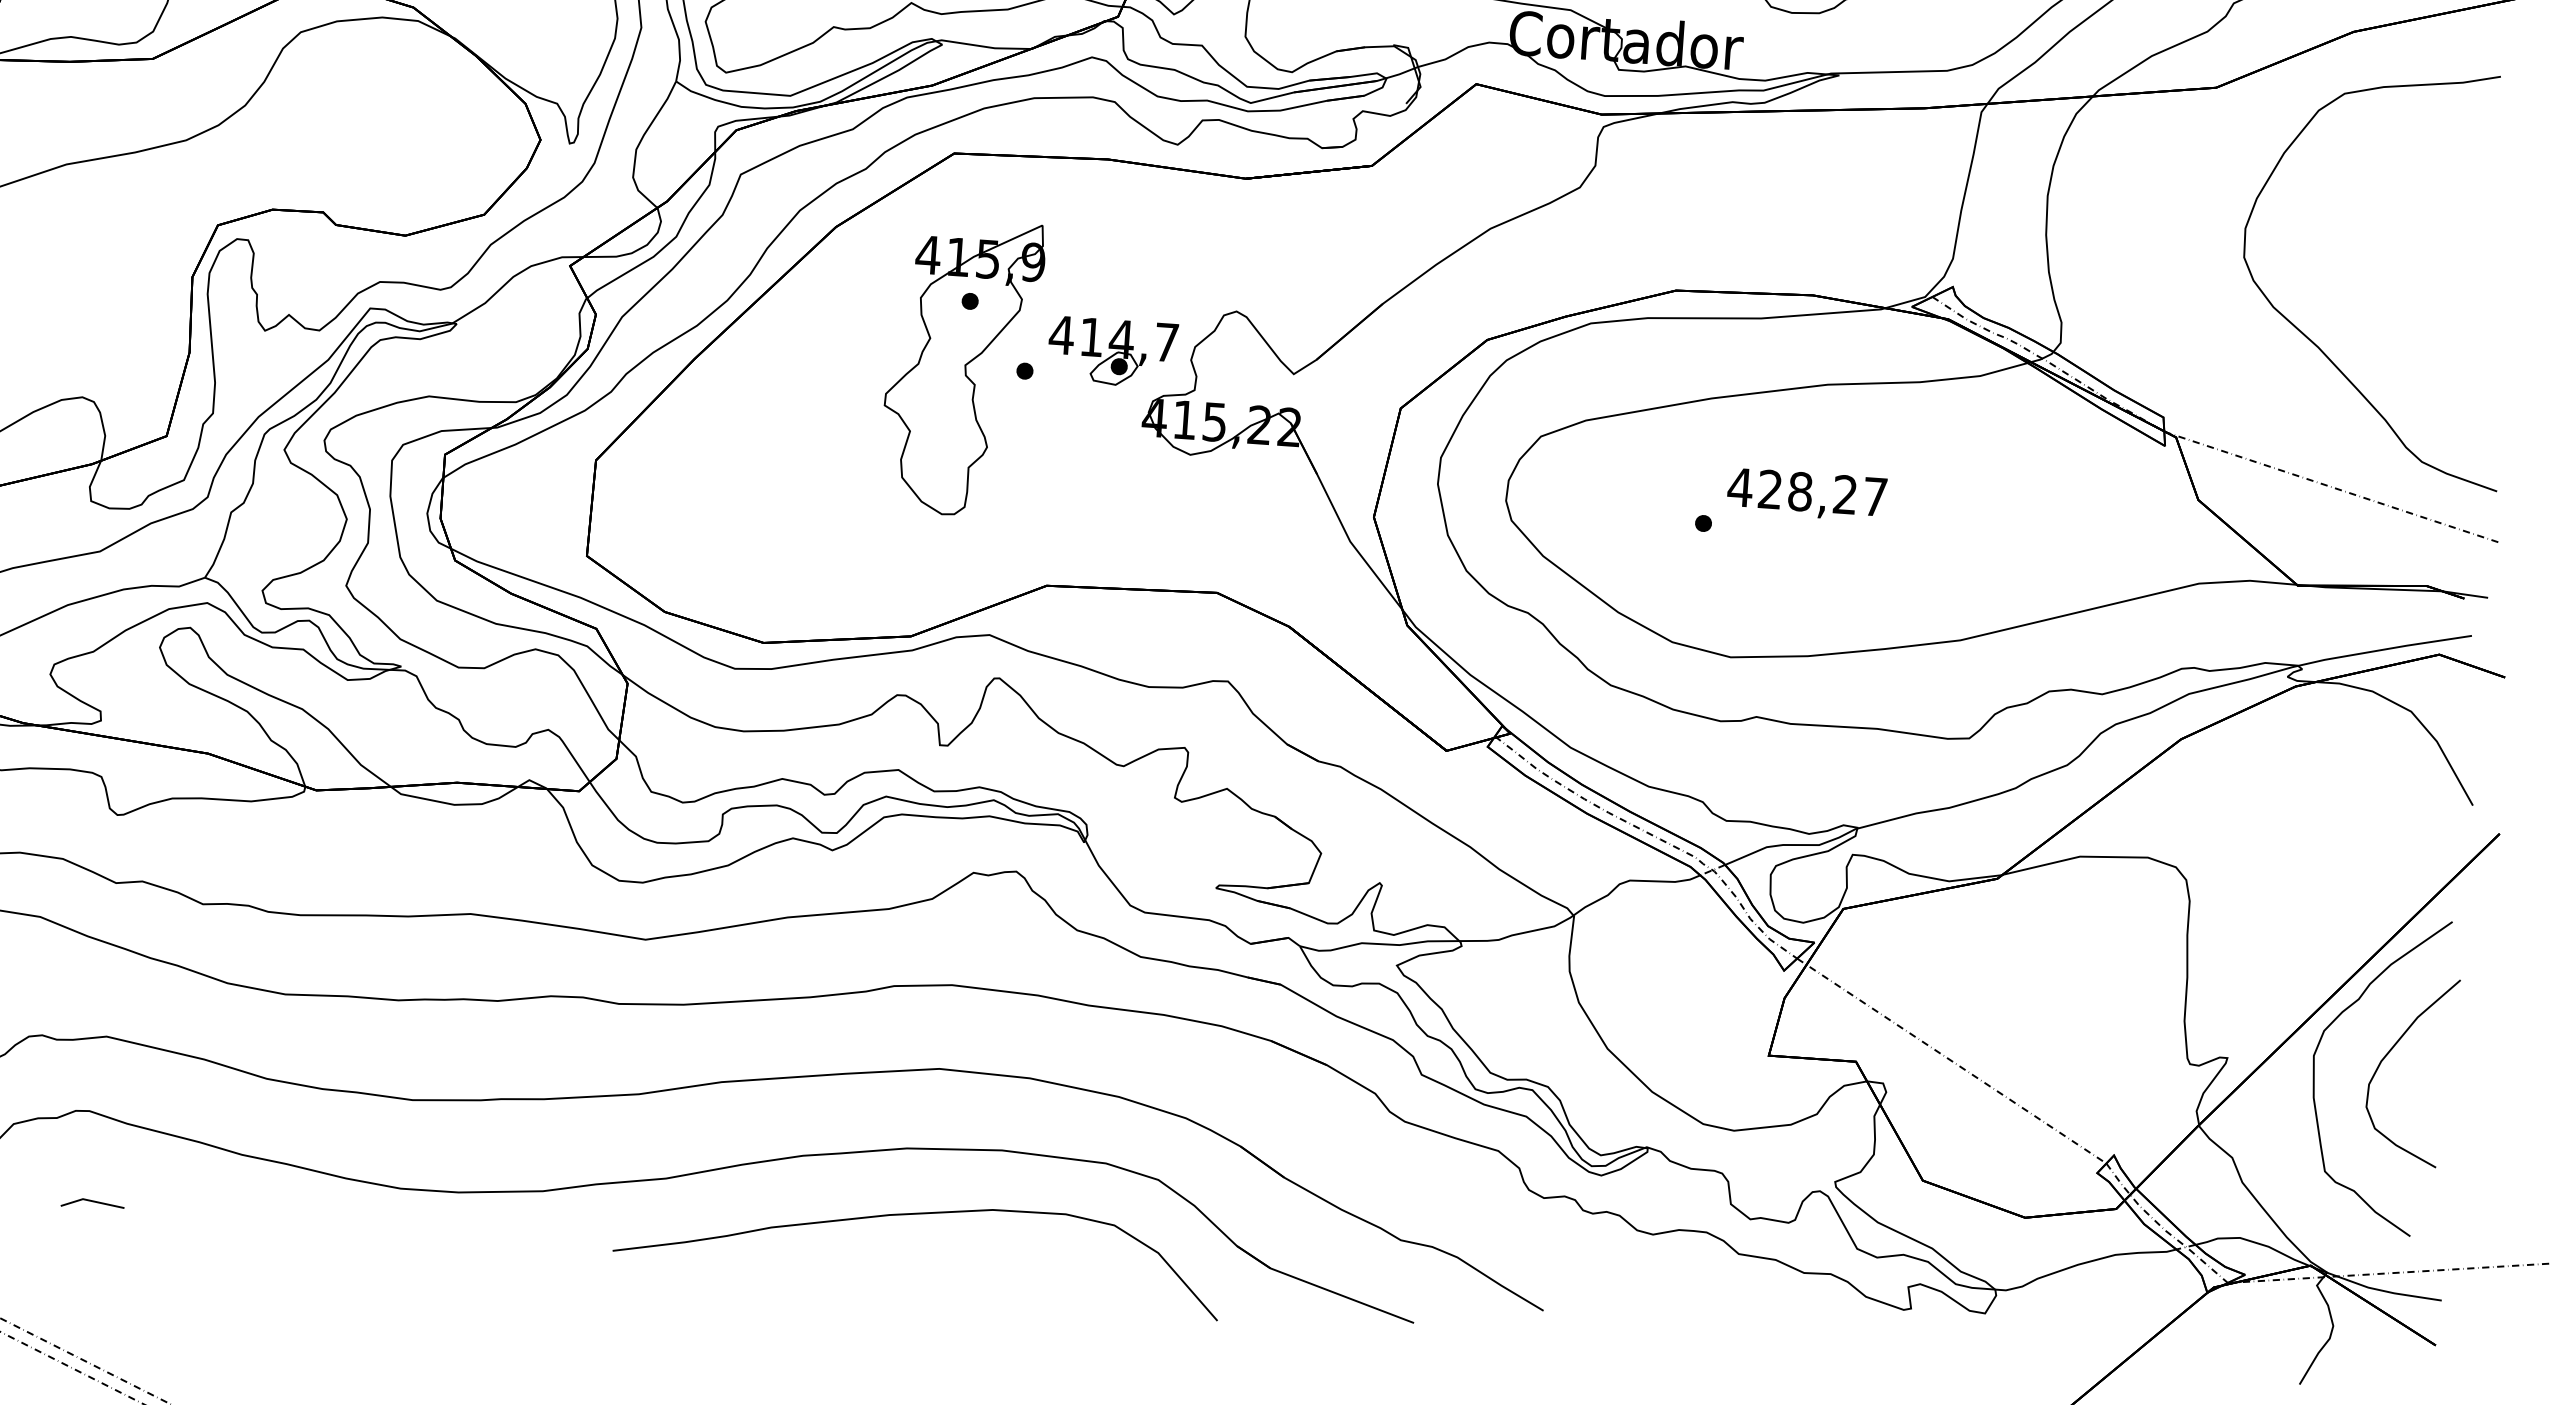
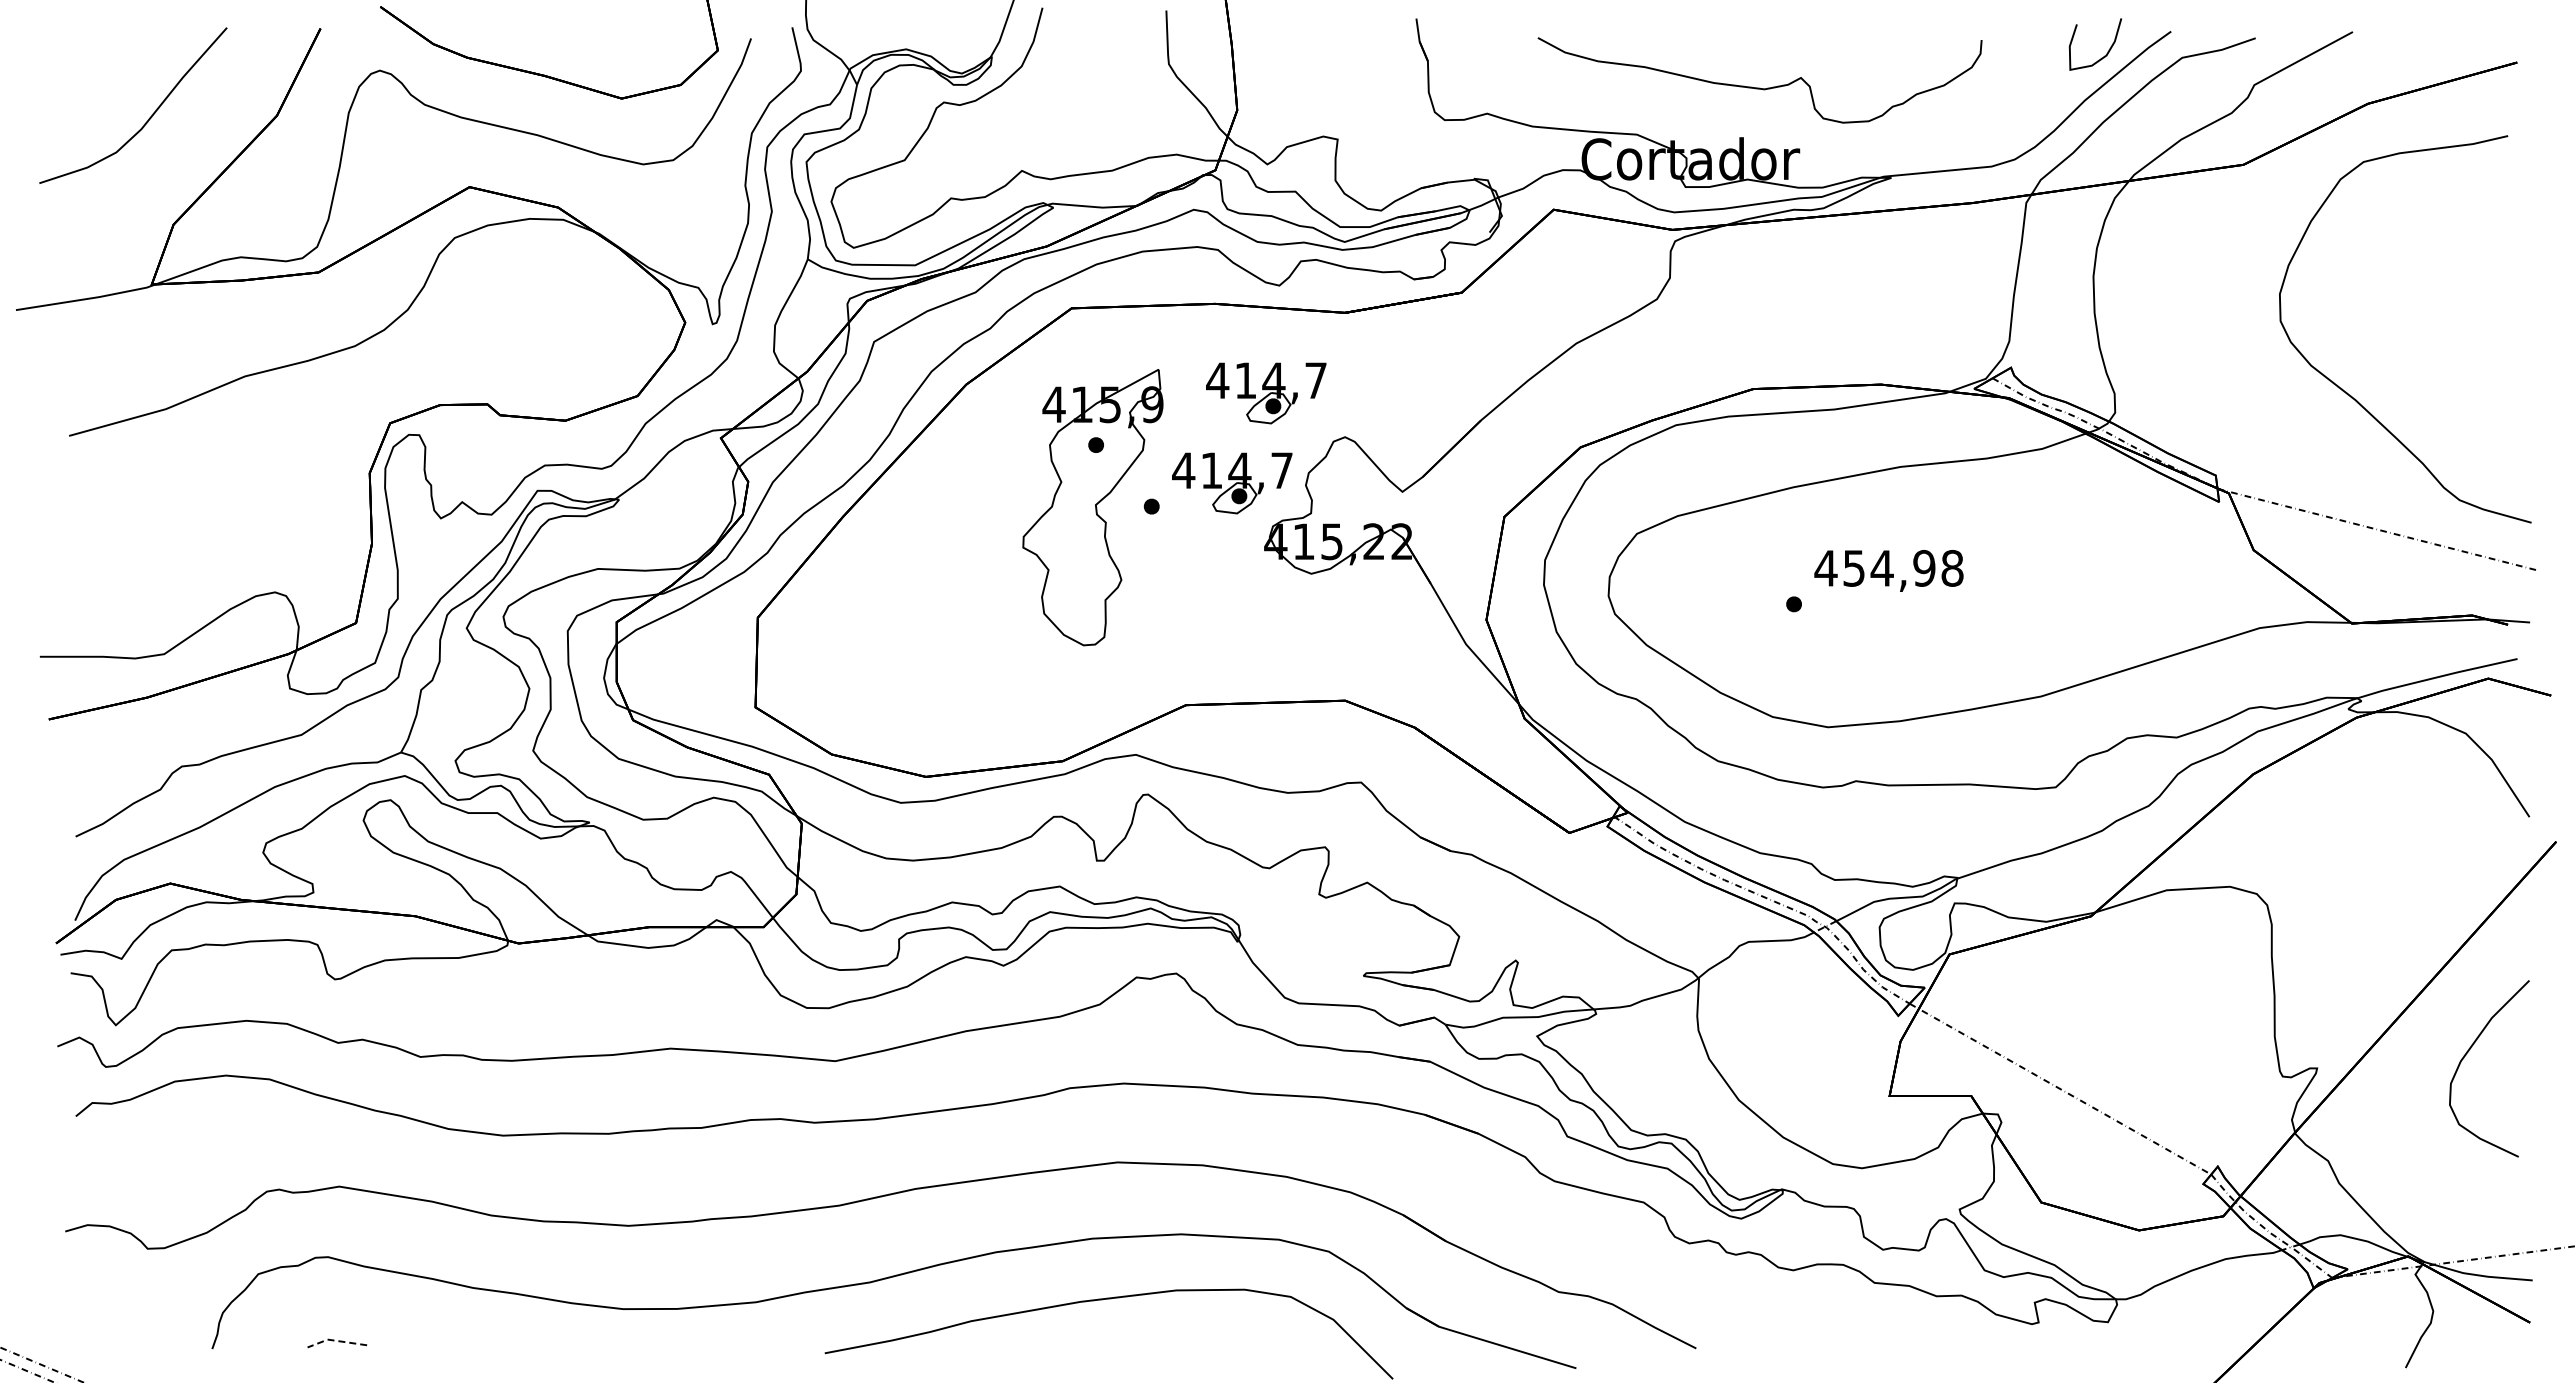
part: (1155, 258) -> (1266, 393), added
text: (1823, 492) -> (1903, 567), 428,27 -> 454,98
curve: (2315, 1081) -> (2400, 1084), removed
line: (91, 1200) -> (335, 1340), solid -> dashed

